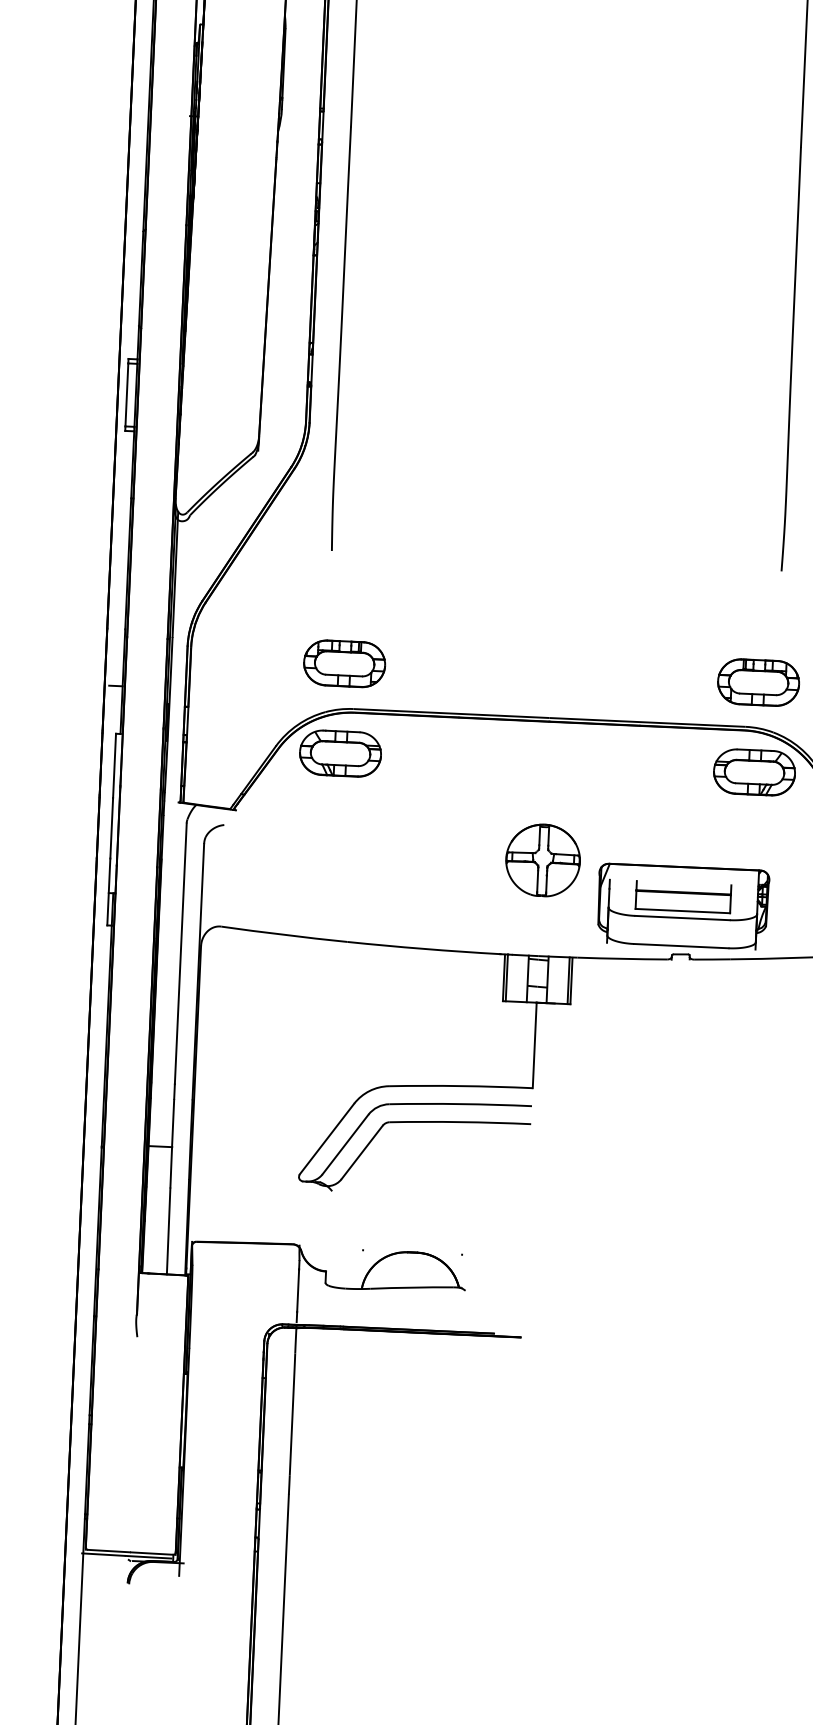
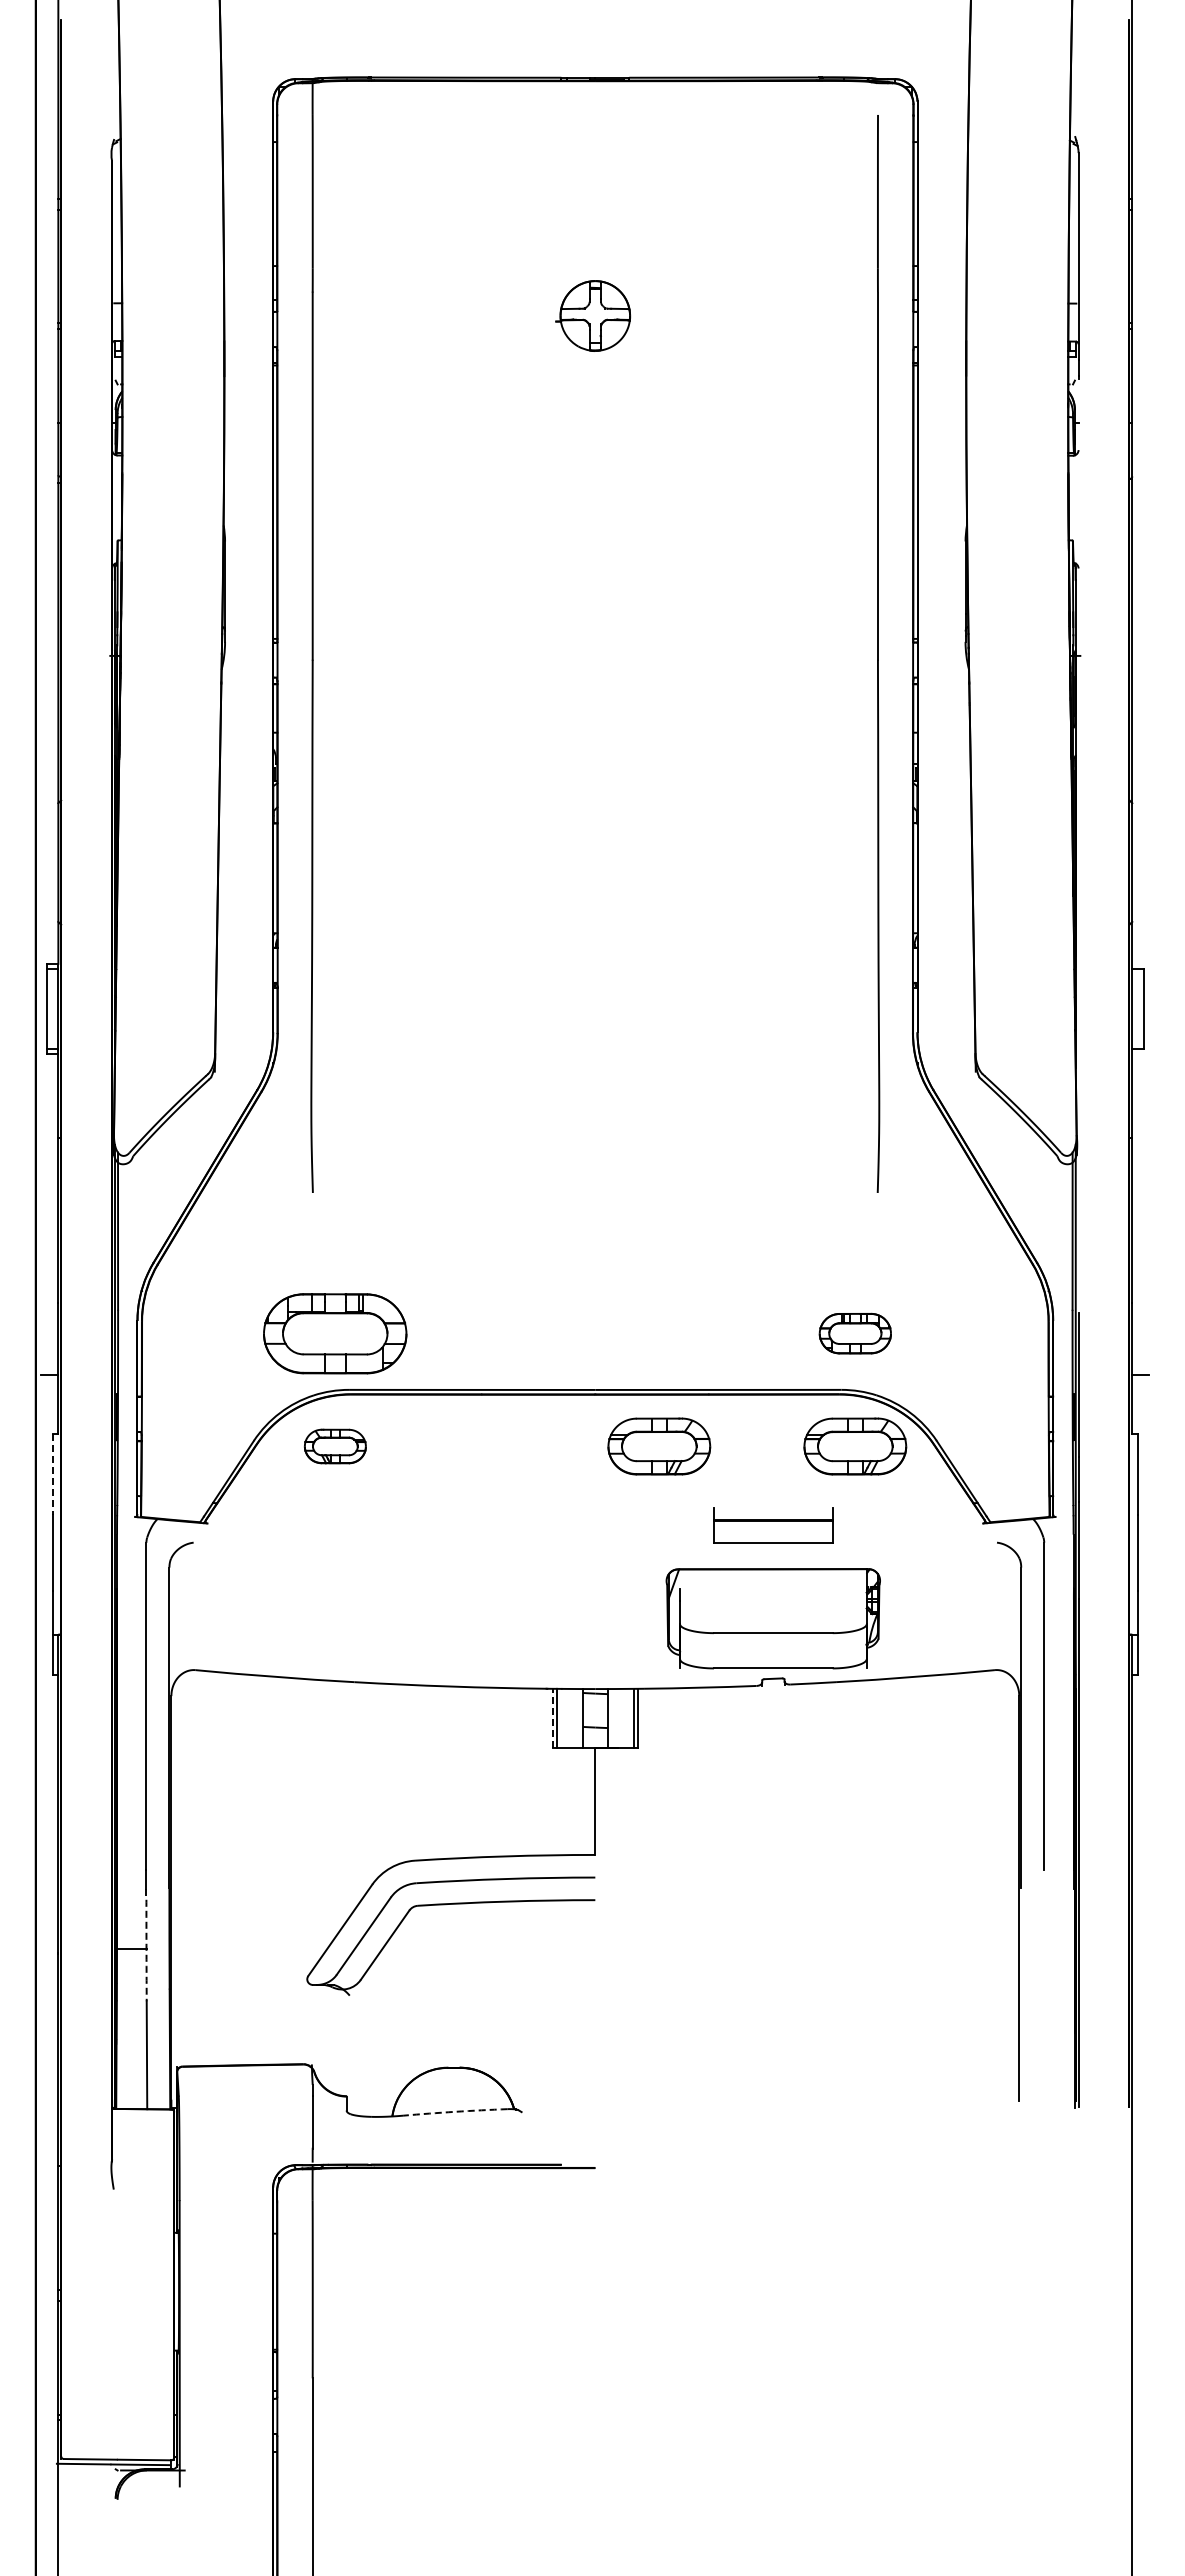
part: (344, 663) -> (335, 1333), size x1.4
part: (758, 682) -> (855, 1333), size x0.7
part: (340, 753) -> (335, 1446), size x0.6
part: (598, 765) -> (659, 1446), added
line: (114, 766) -> (52, 1475), solid -> dashed
part: (543, 860) -> (595, 1568), removed
part: (683, 896) -> (773, 1525), moved
line: (503, 977) -> (552, 1717), solid -> dashed
arc: (172, 1144) -> (146, 1945), solid -> dashed
arc: (412, 1287) -> (455, 2111), solid -> dashed

